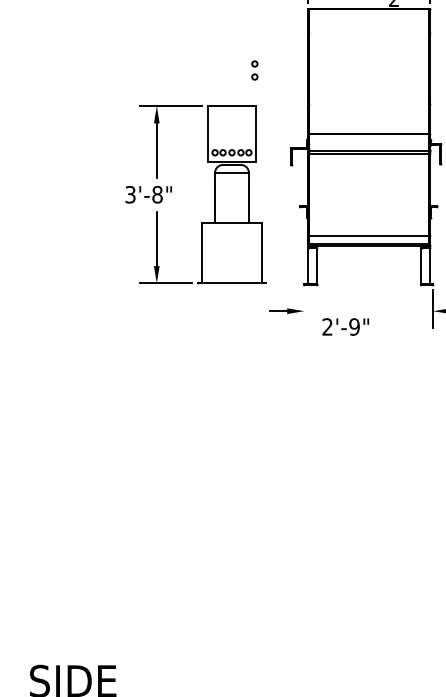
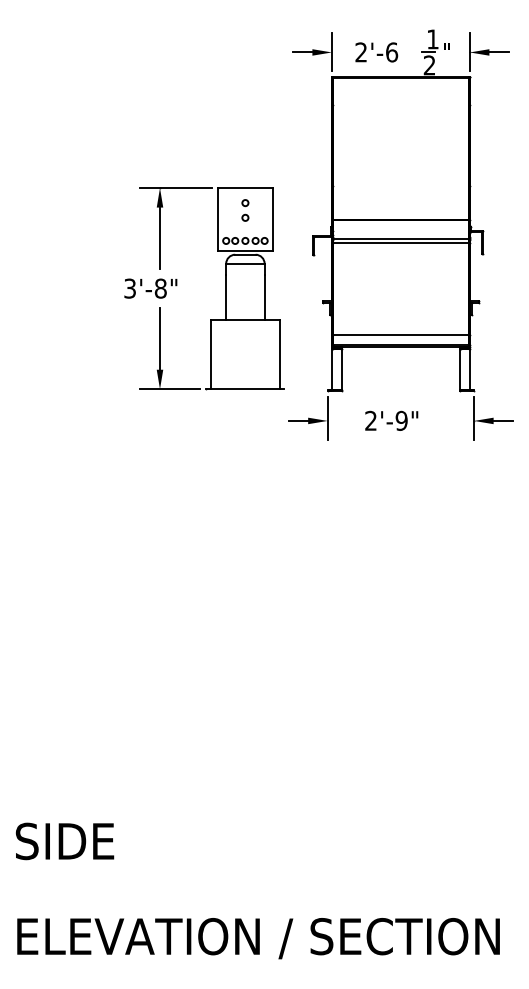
part: (254, 70) -> (245, 210), moved
line: (304, 309) -> (327, 418), added
text: (345, 326) -> (391, 420), moved

